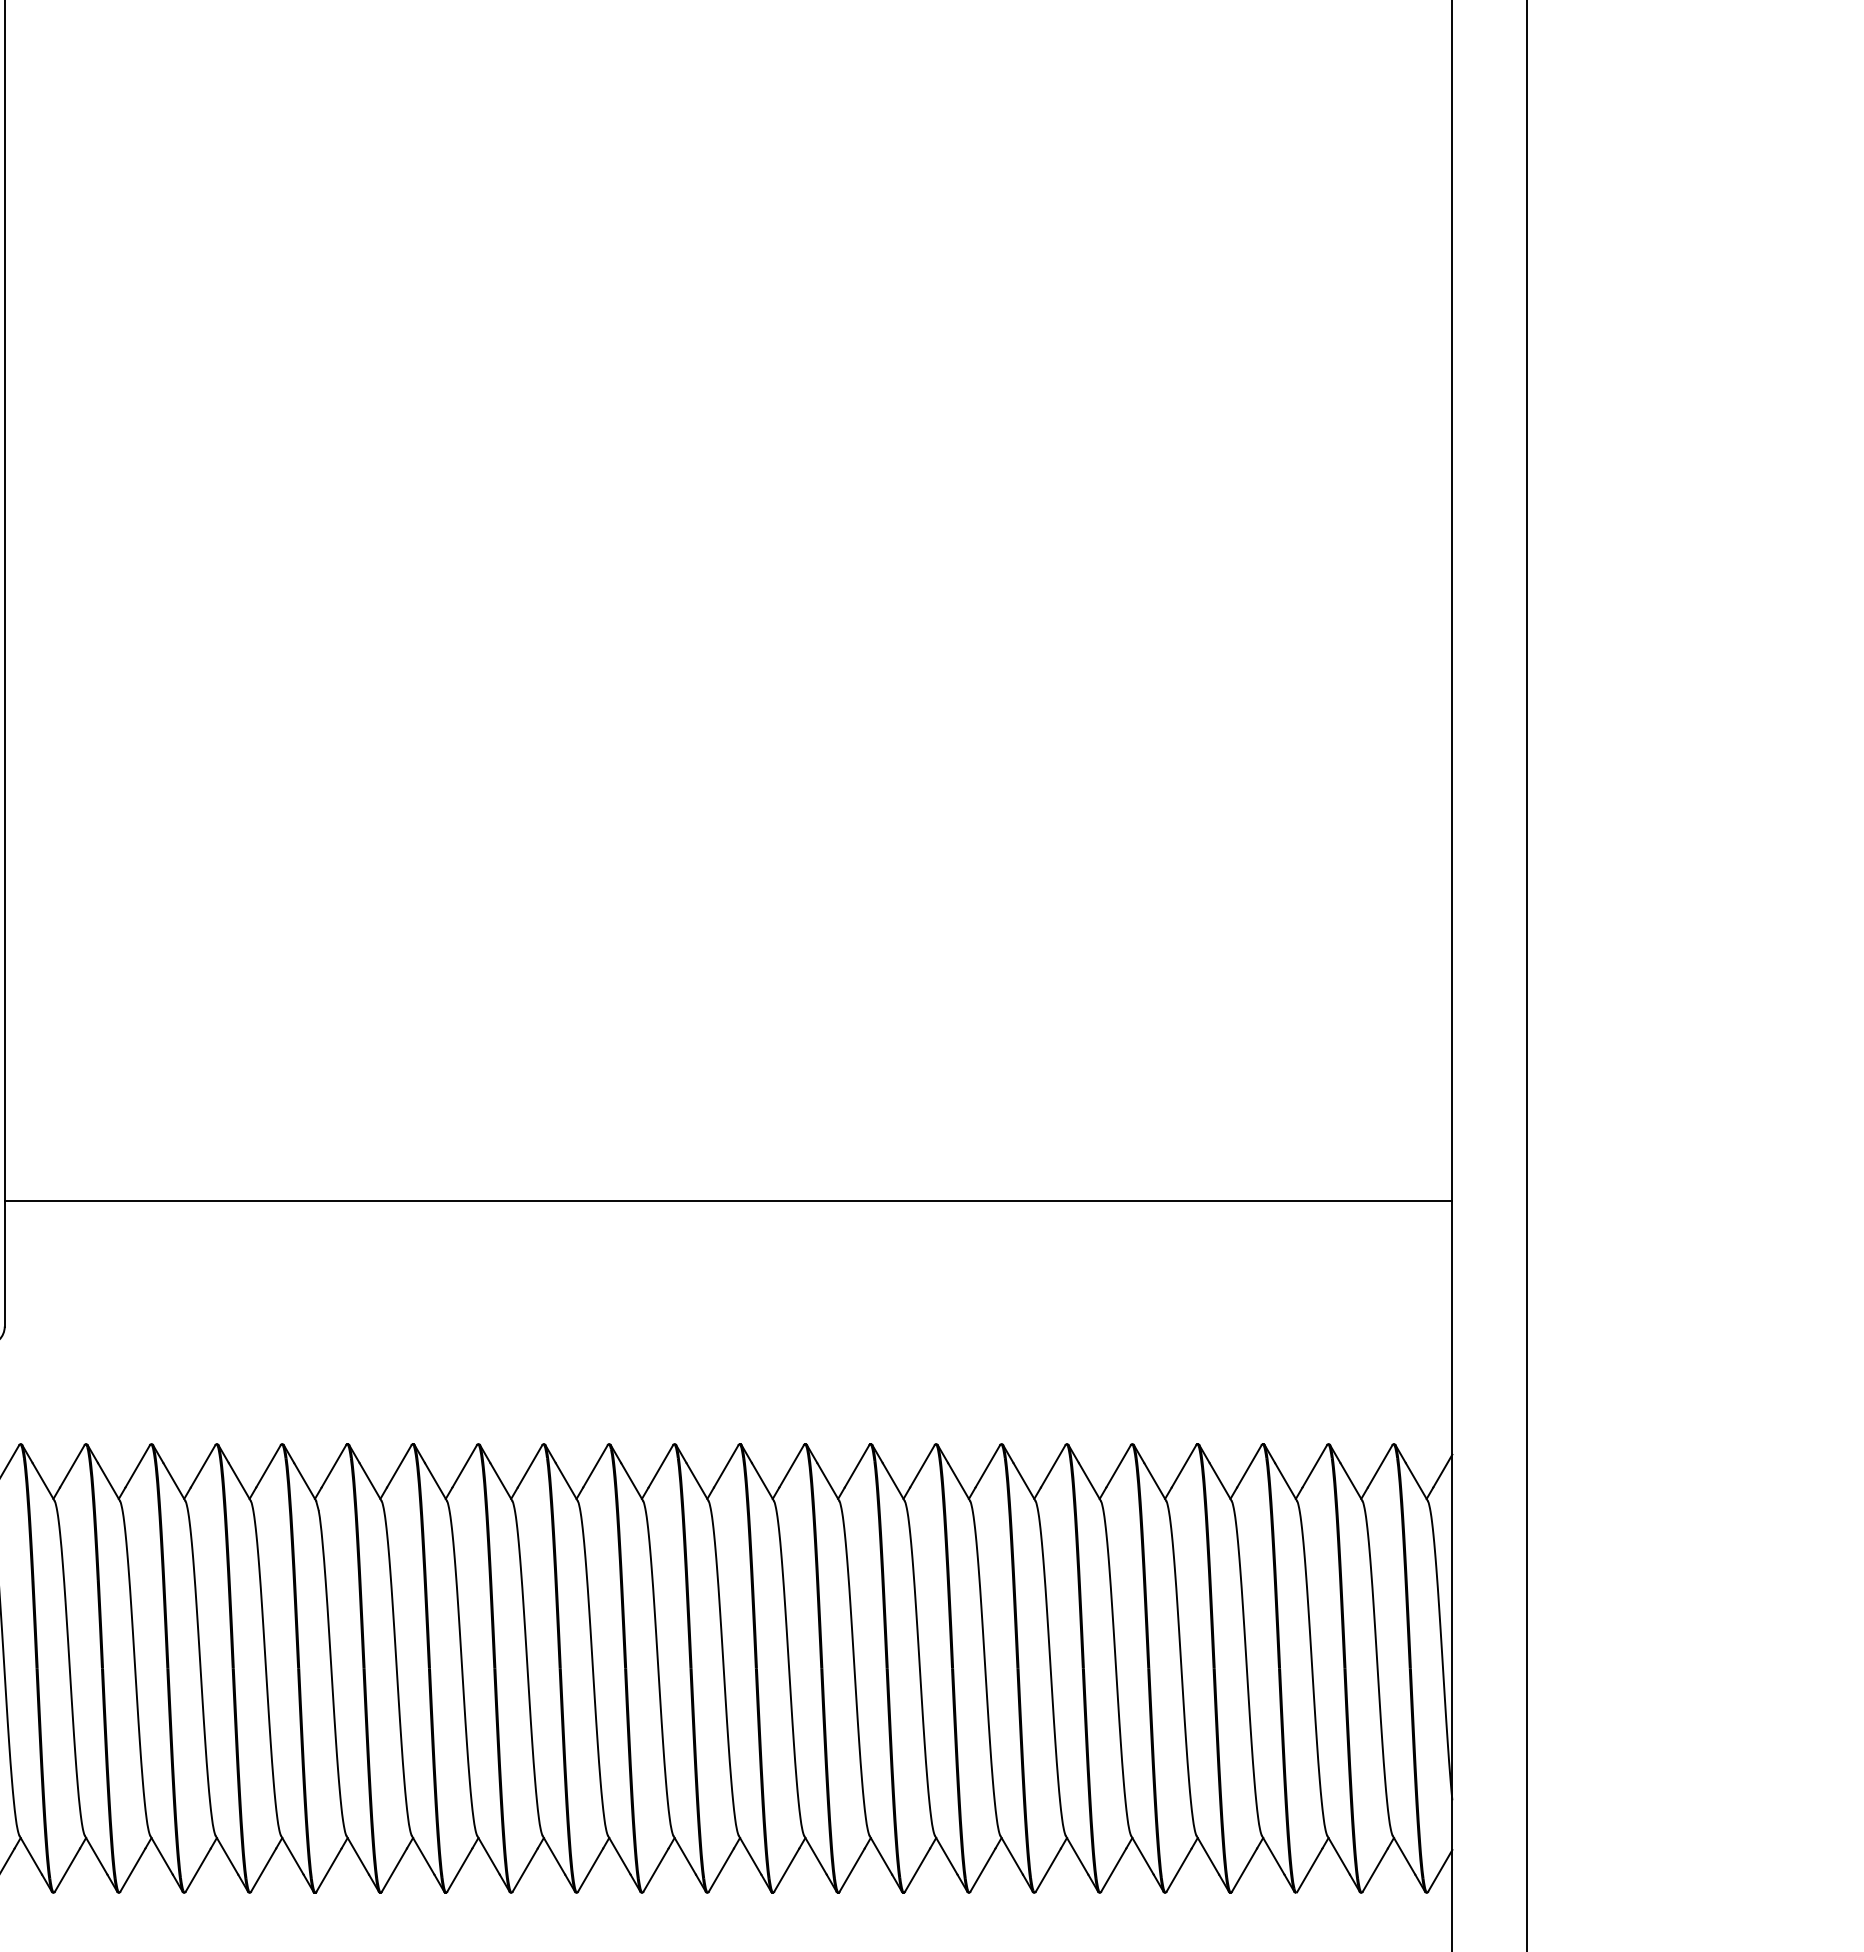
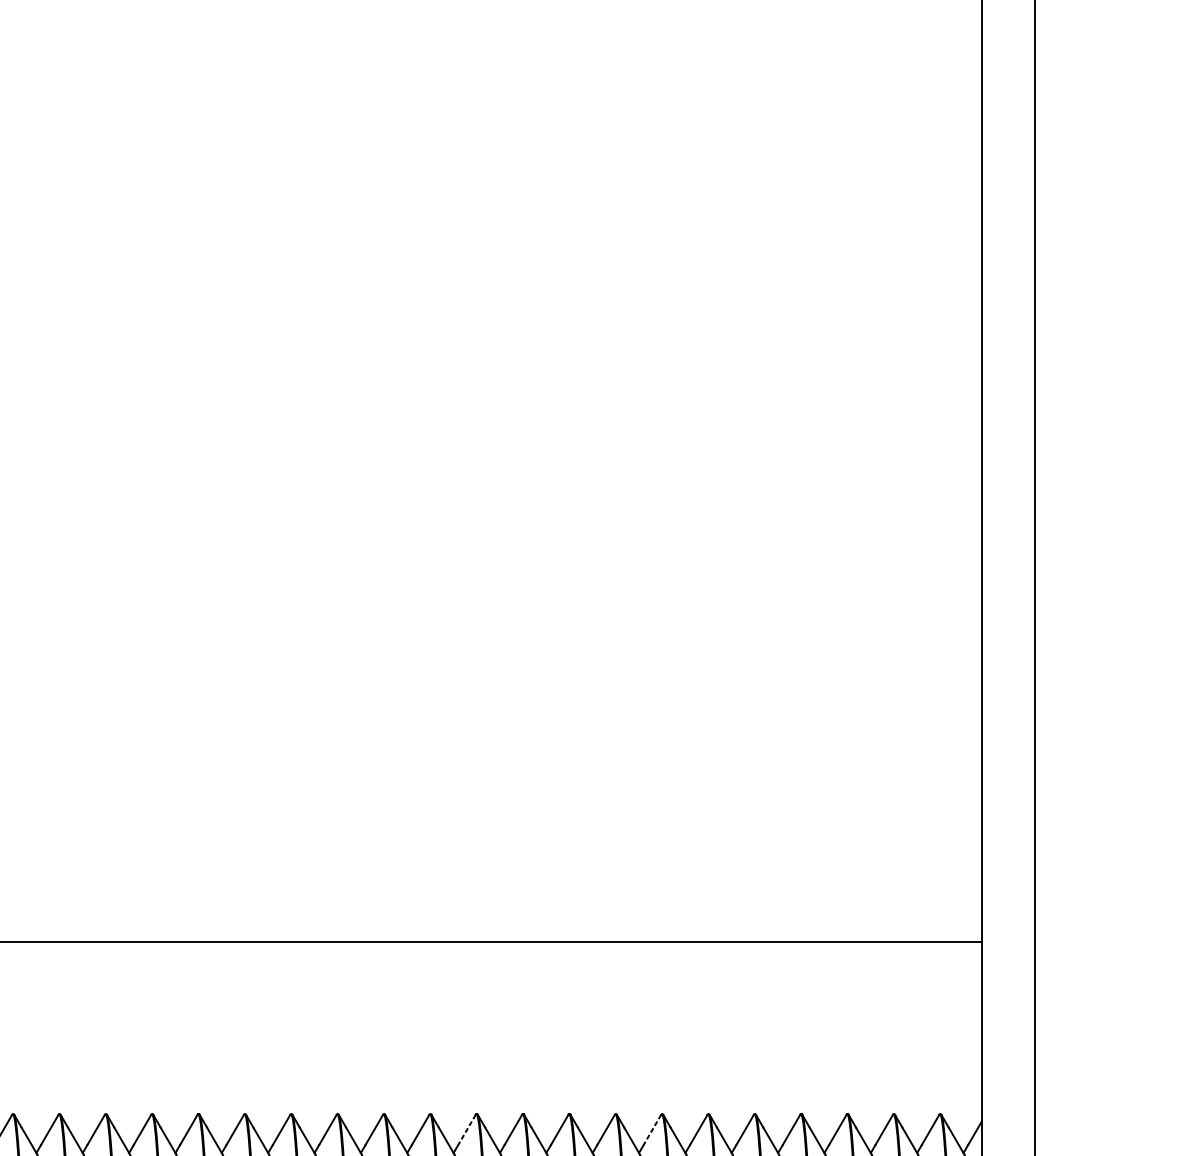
line: (726, 1466) -> (467, 1130), solid -> dashed
line: (987, 1466) -> (652, 1130), solid -> dashed

